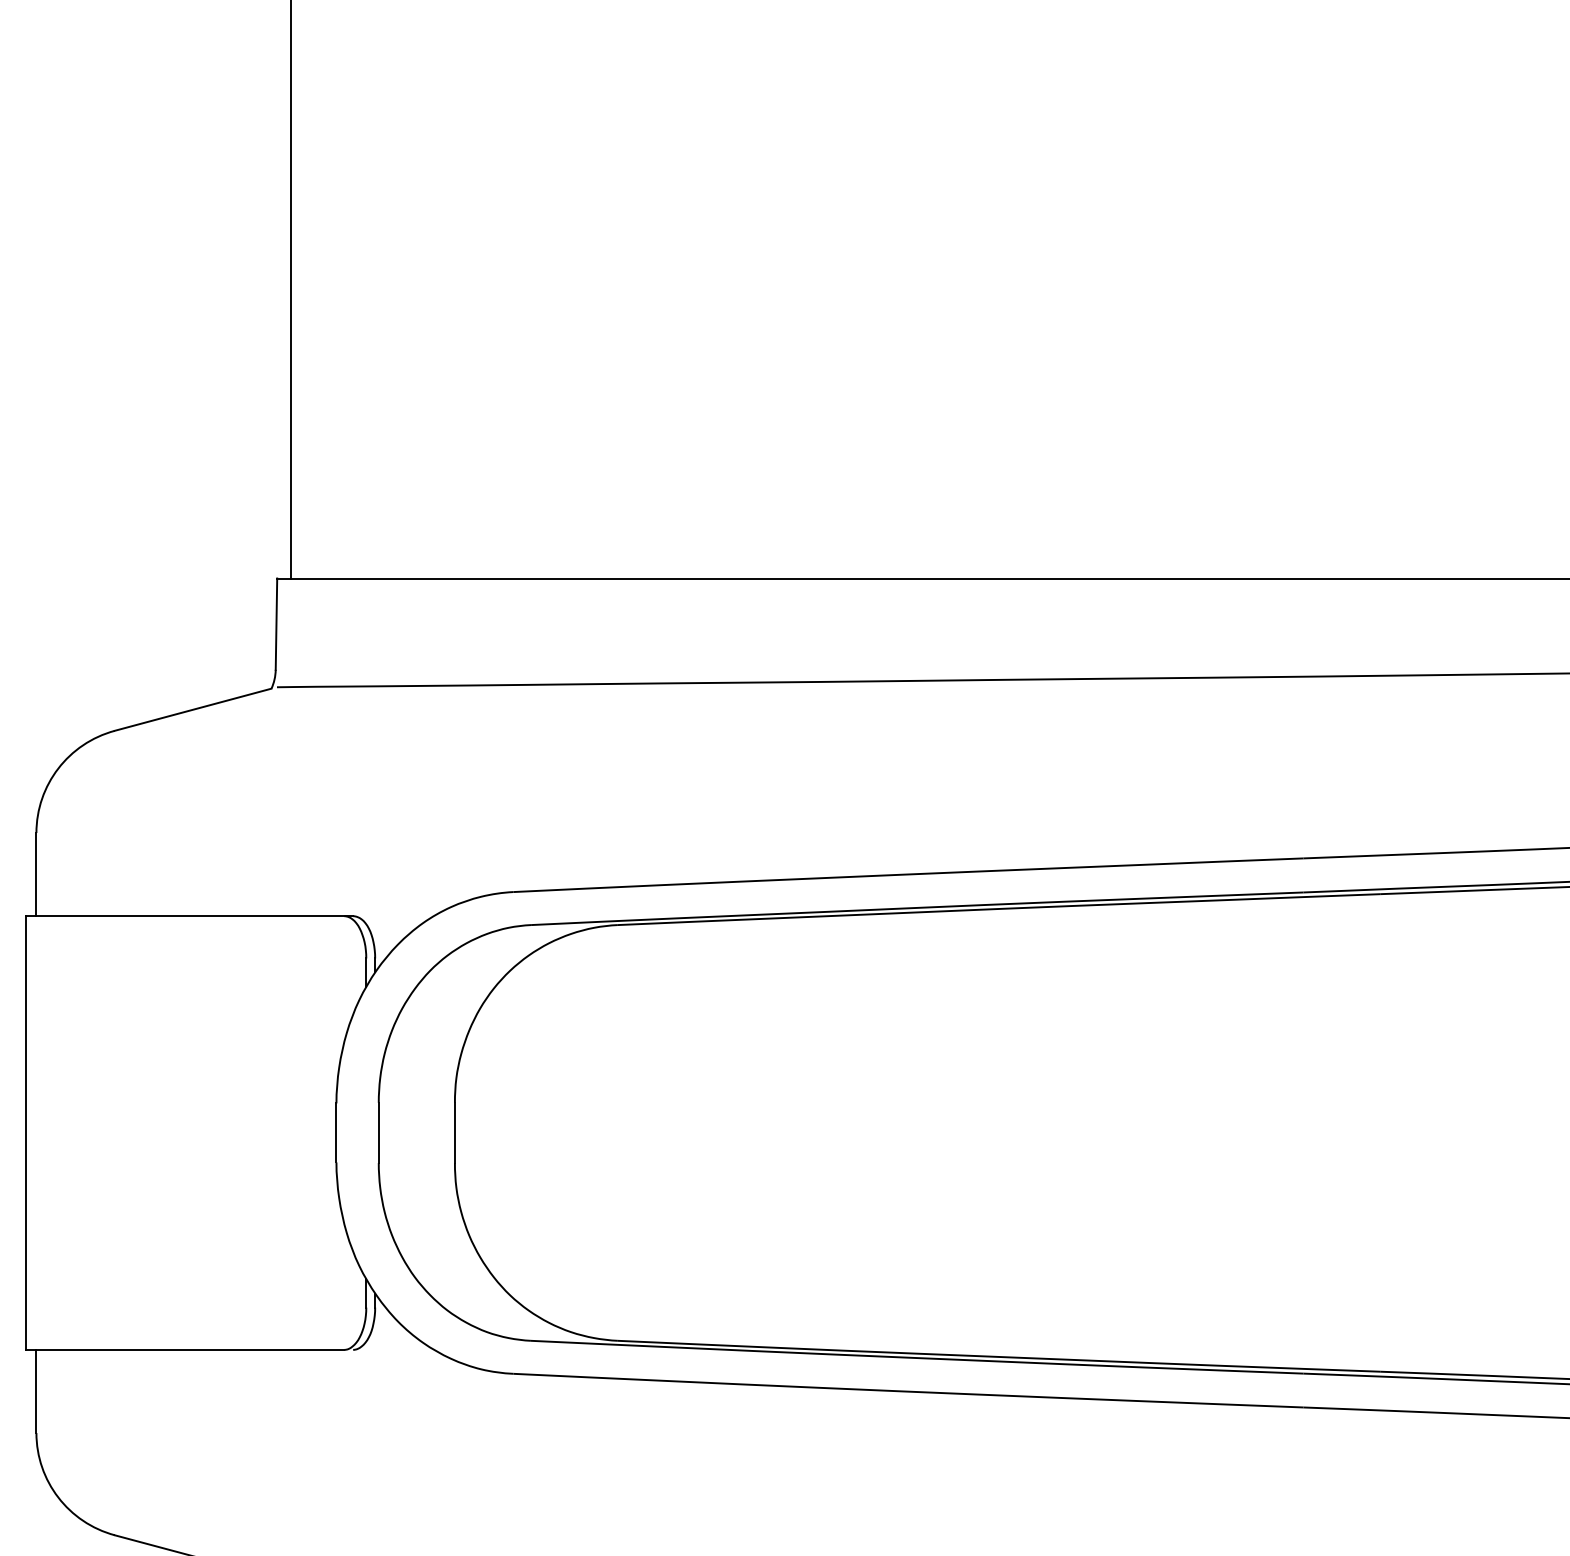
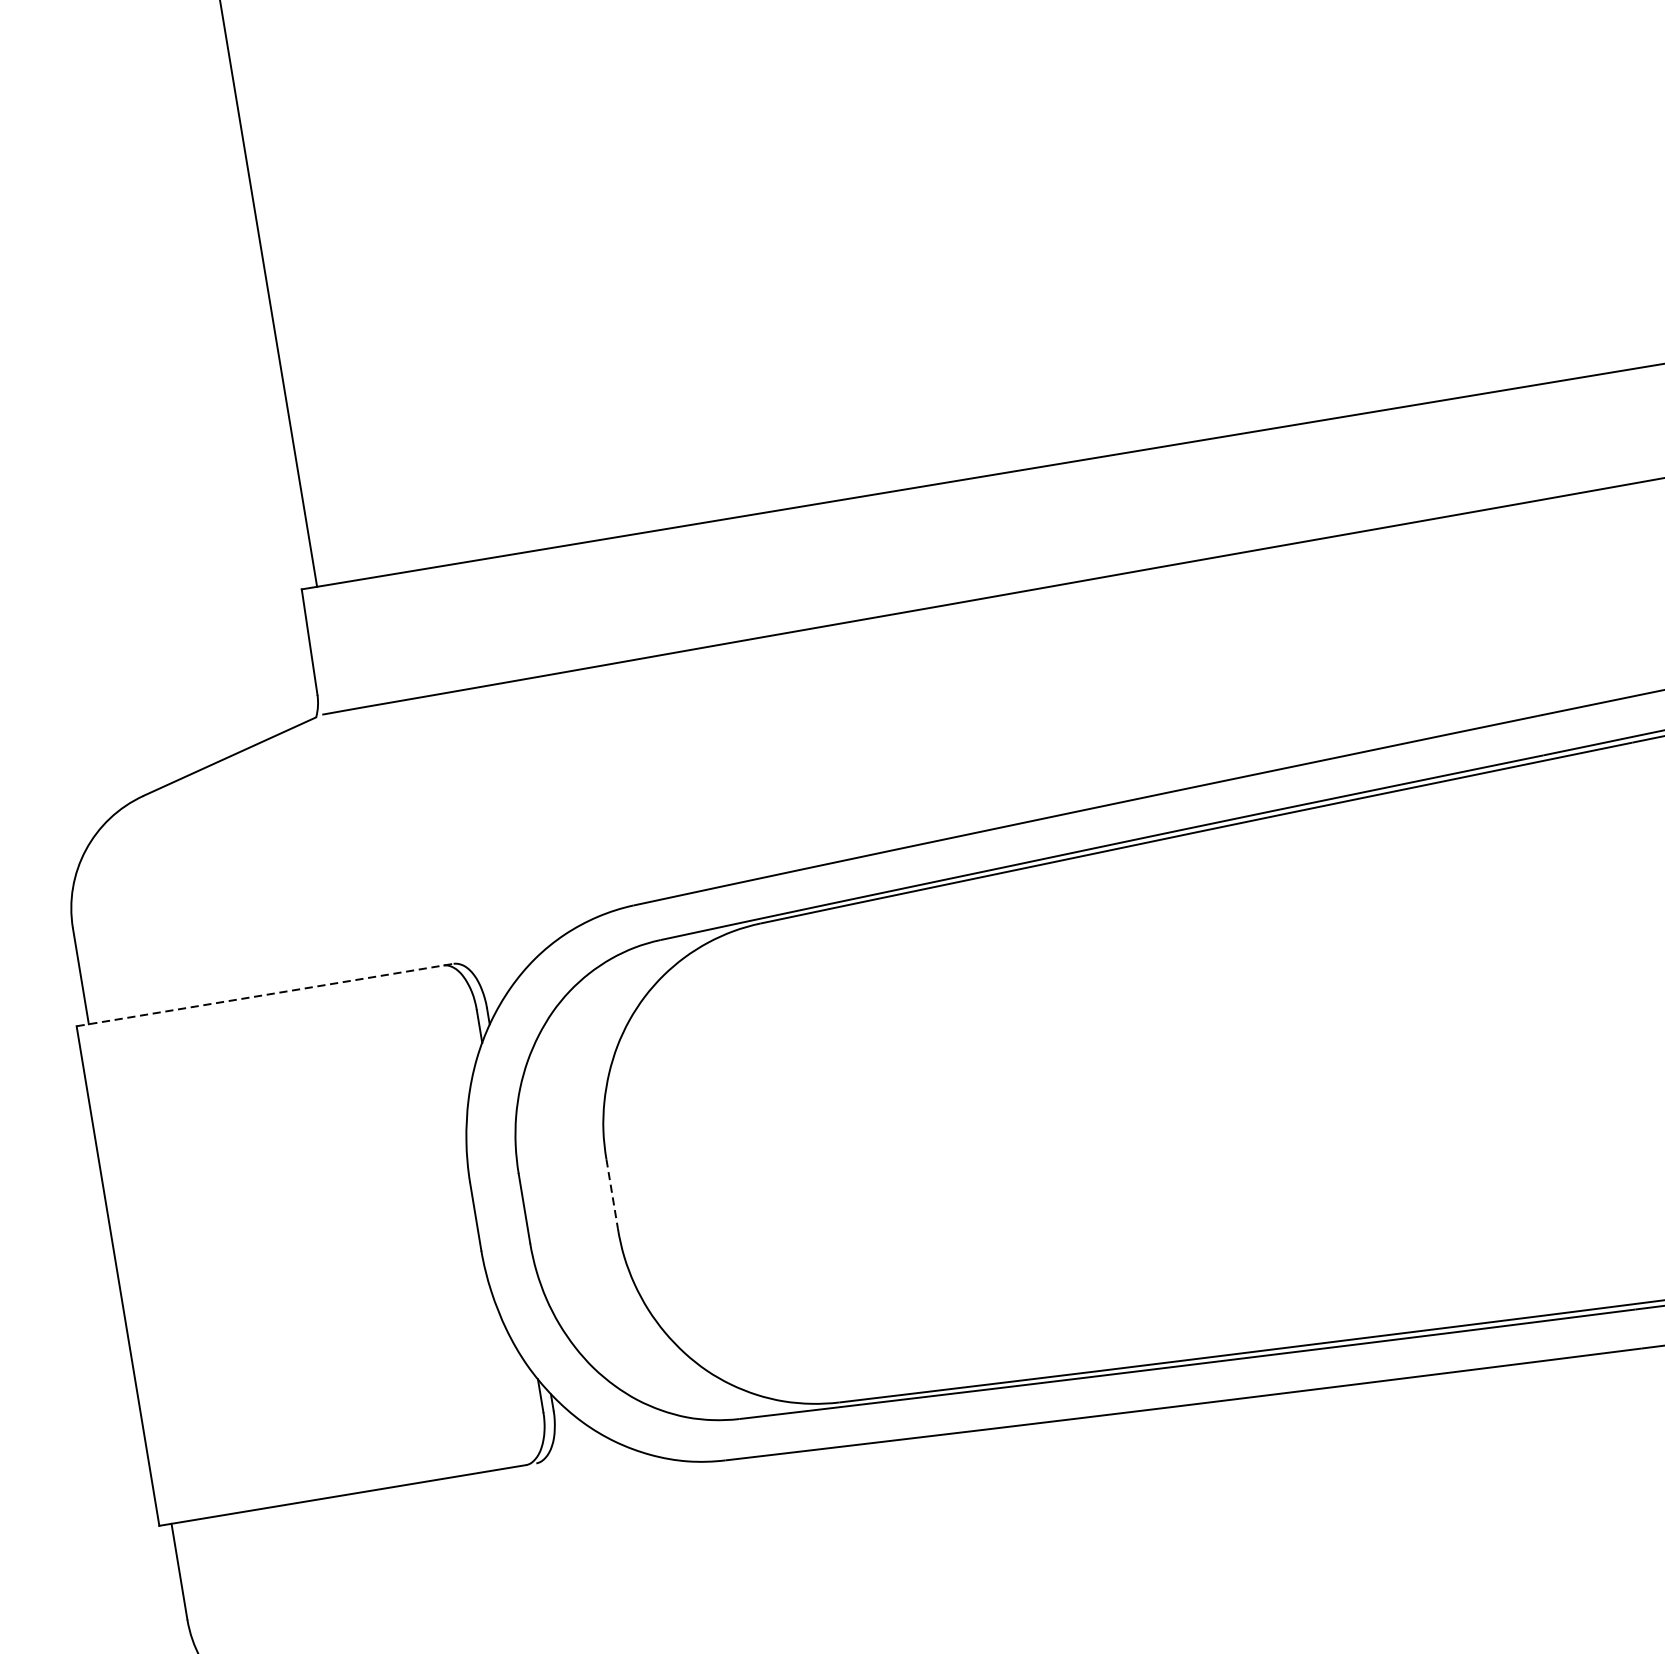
line: (189, 916) -> (265, 995), solid -> dashed
line: (454, 1133) -> (611, 1194), solid -> dashed

